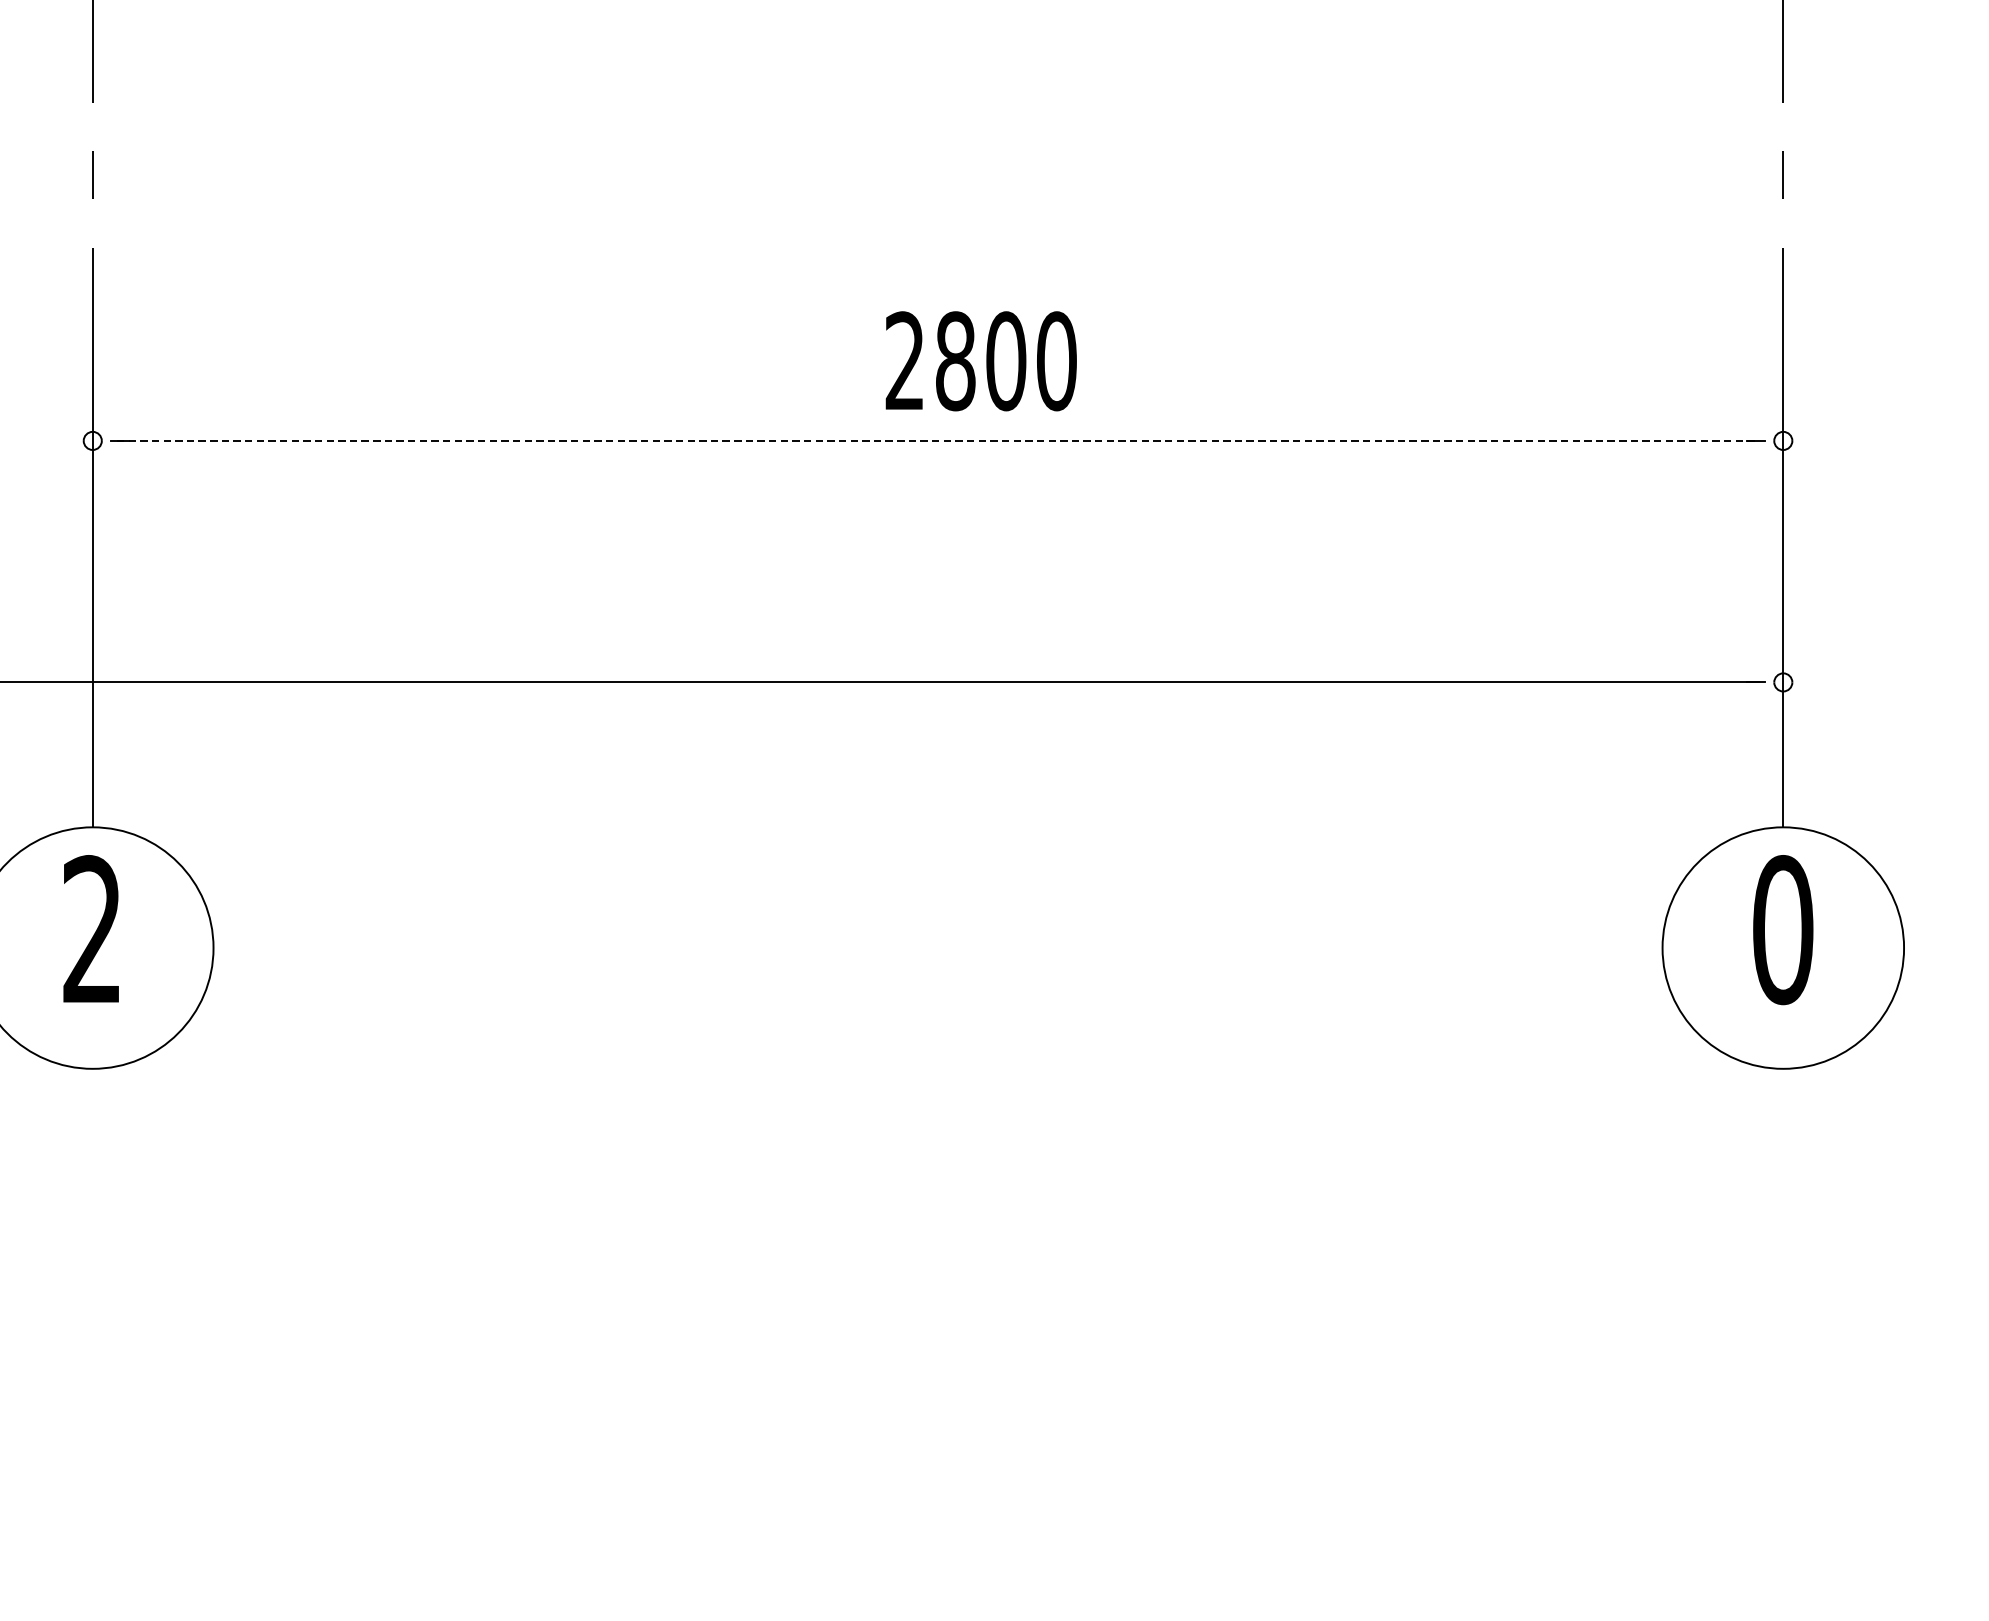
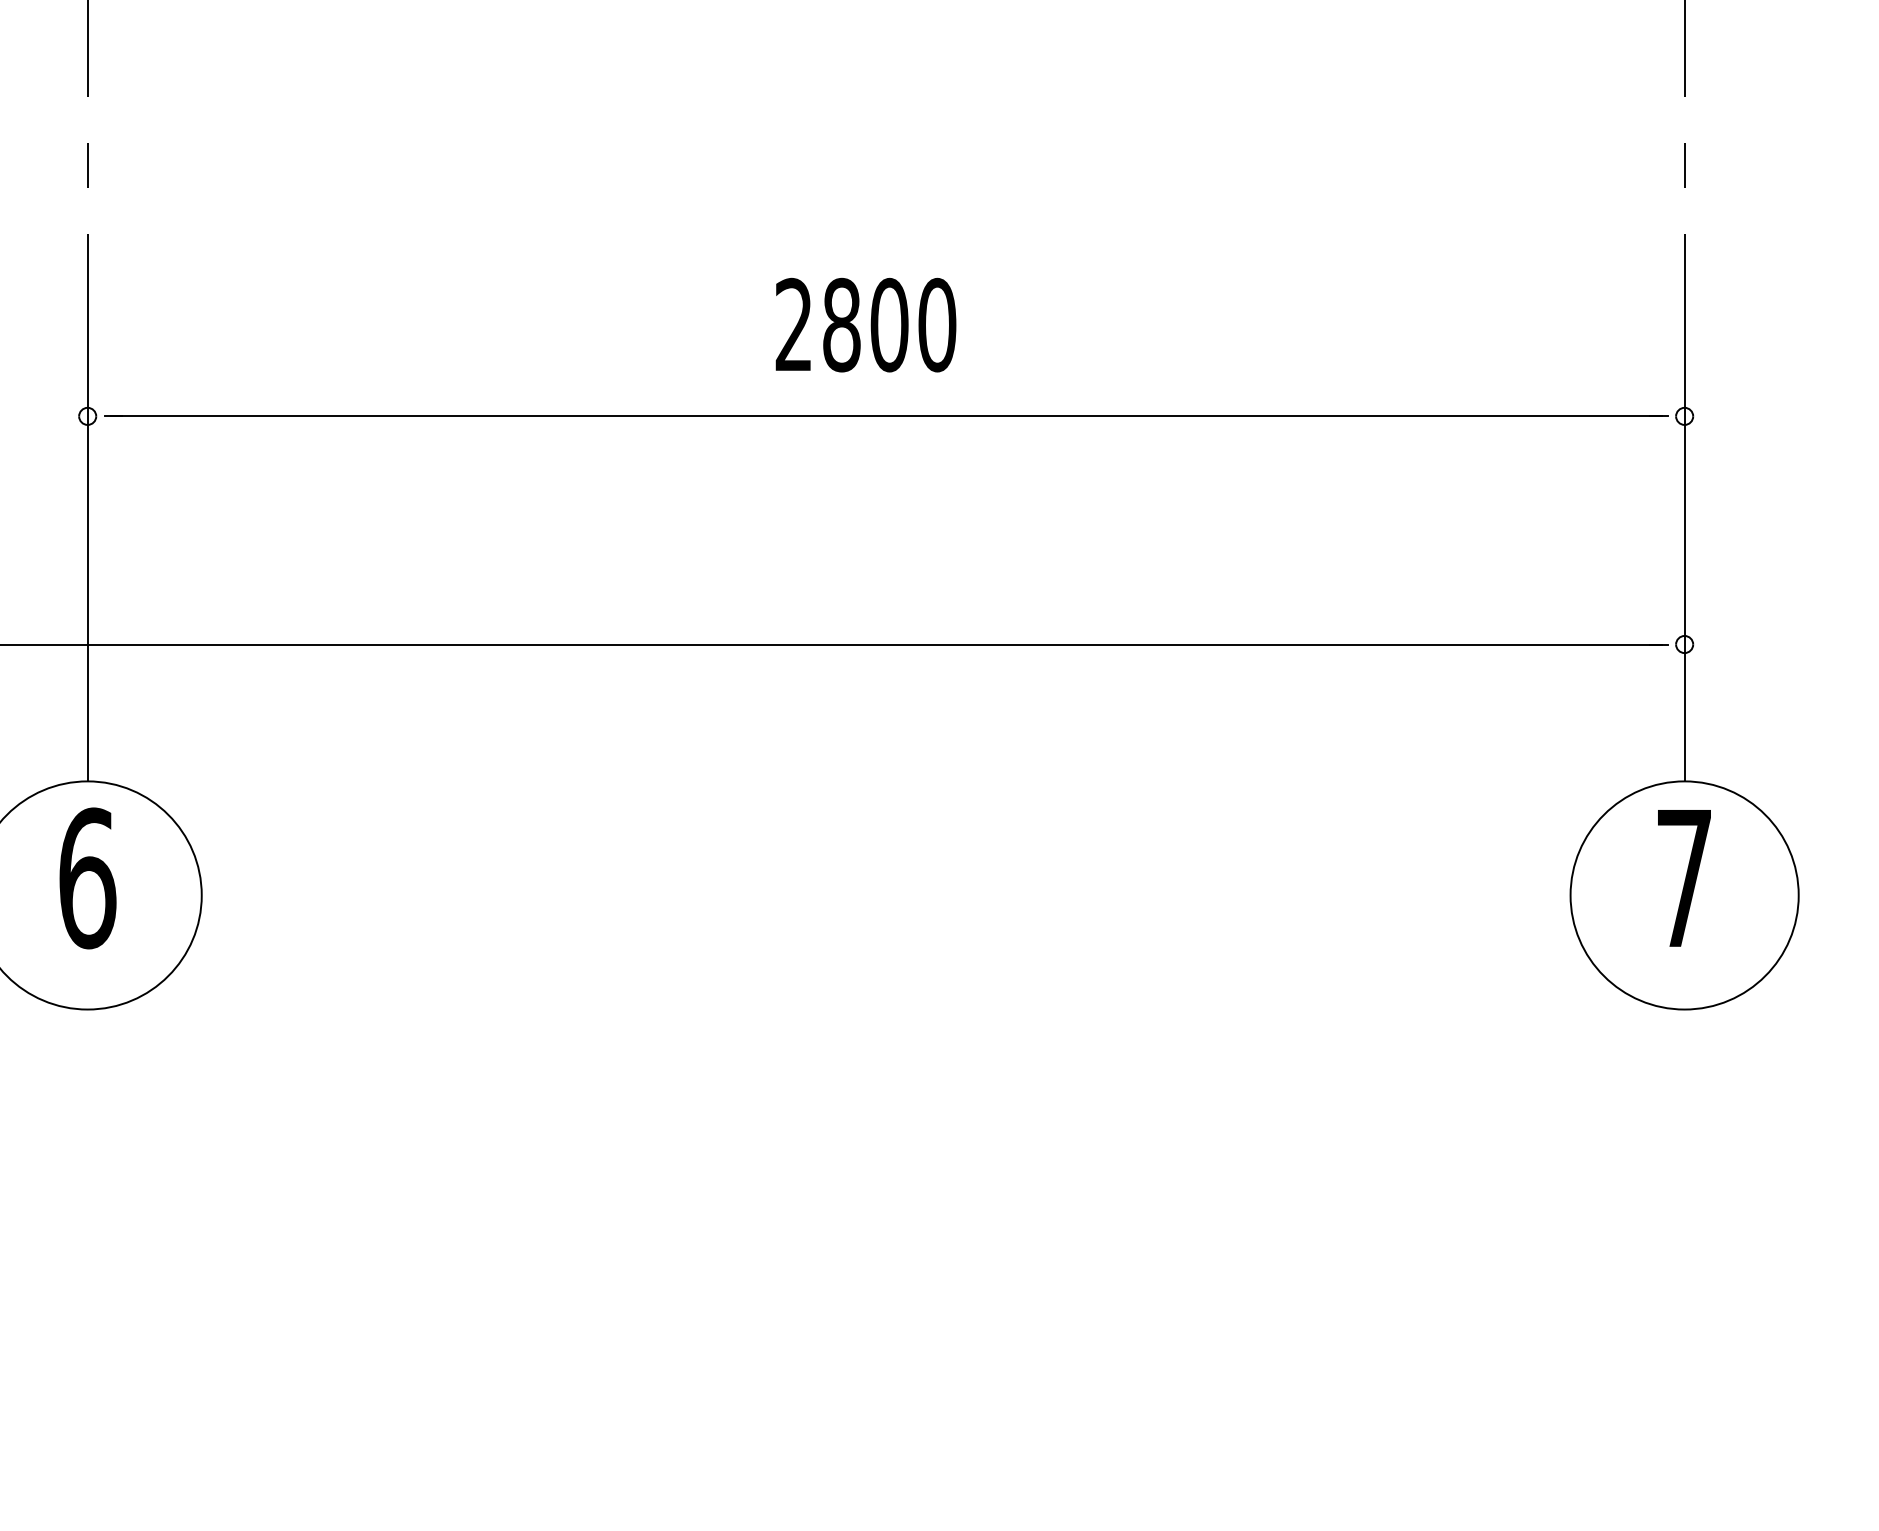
text: (980, 360) -> (865, 324), moved
line: (938, 441) -> (886, 416), dashed -> solid
text: (92, 930) -> (87, 878), 2 -> 6
text: (1783, 930) -> (1684, 878), 0 -> 7

